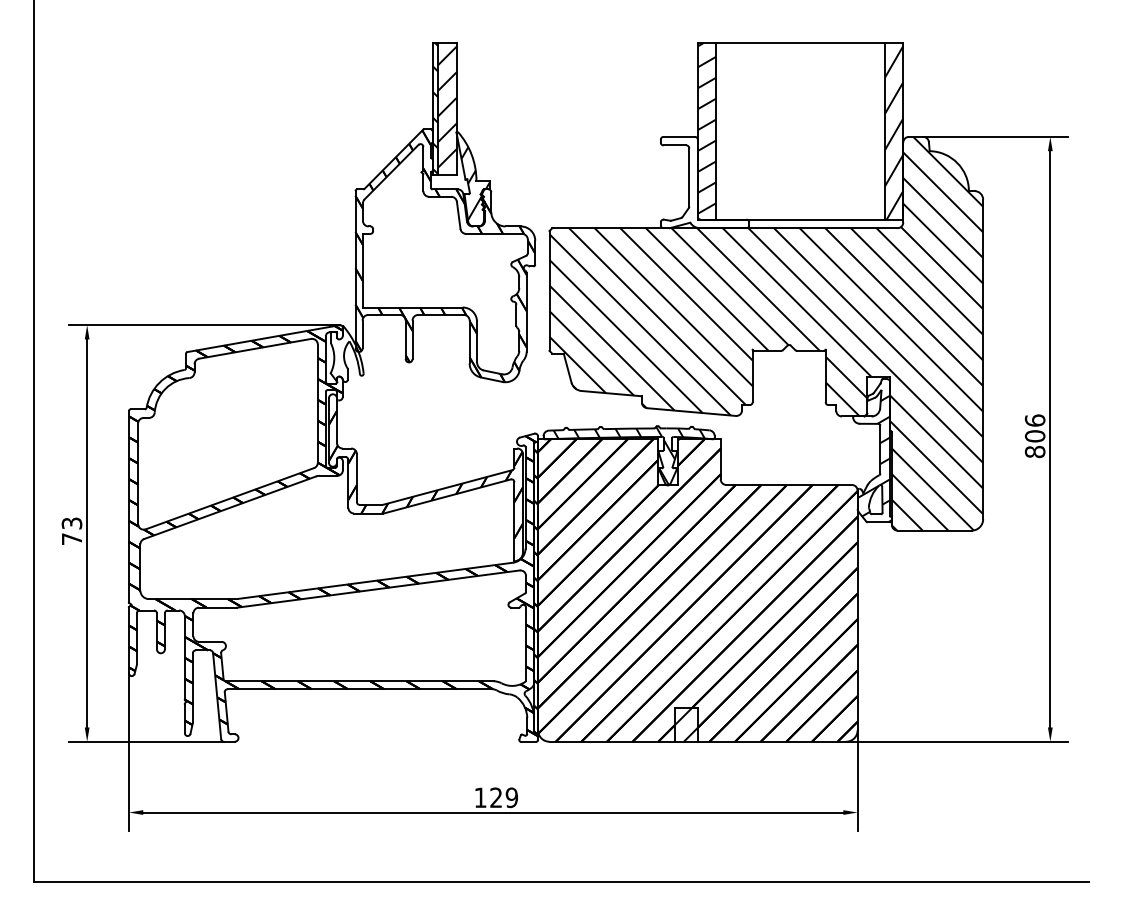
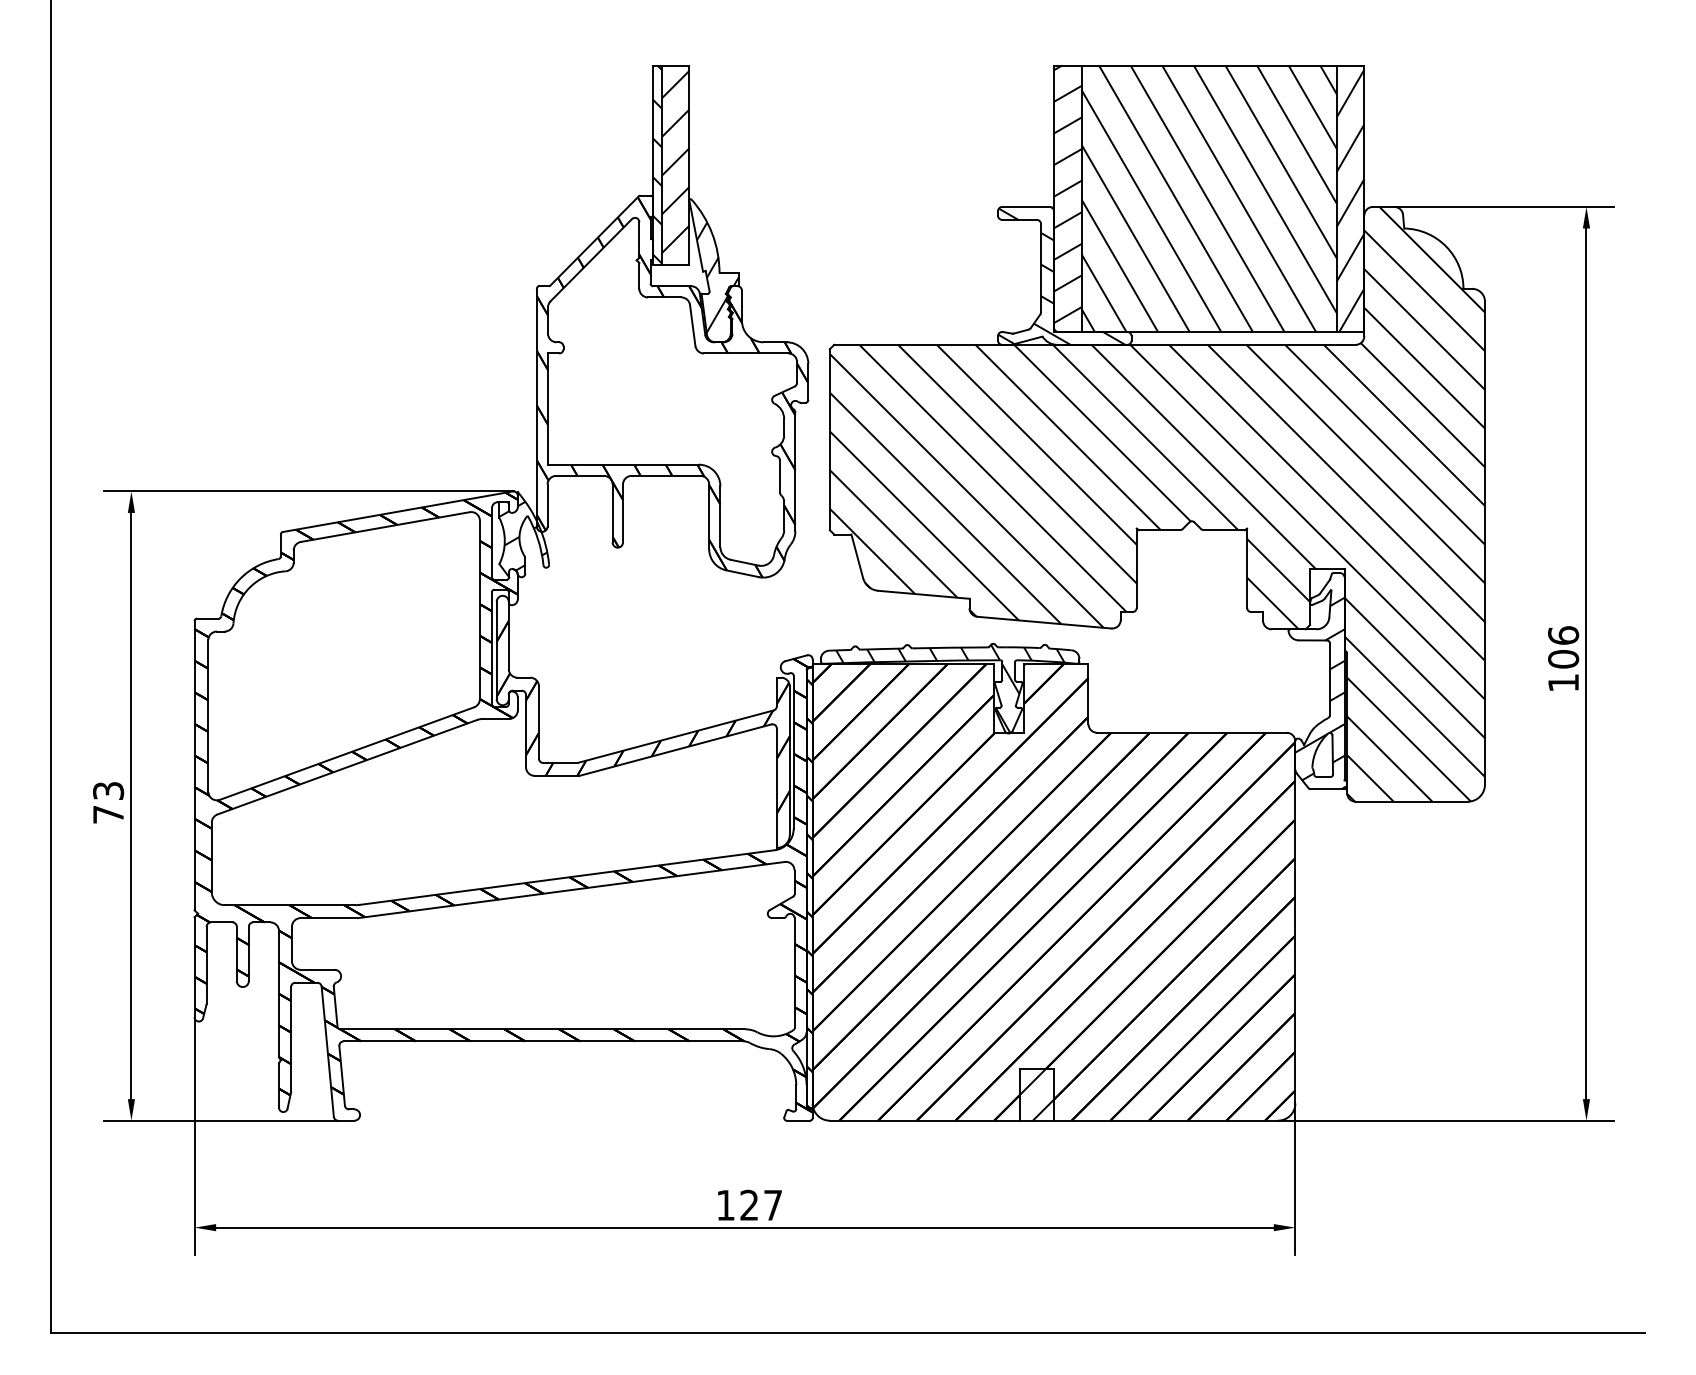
hatch: (800, 131) -> (1209, 198), added
hatch: (702, 182) -> (1061, 275), added
hatch: (346, 356) -> (523, 538), added
text: (1034, 451) -> (1562, 682), 806 -> 106
text: (511, 797) -> (772, 1204), 129 -> 127

